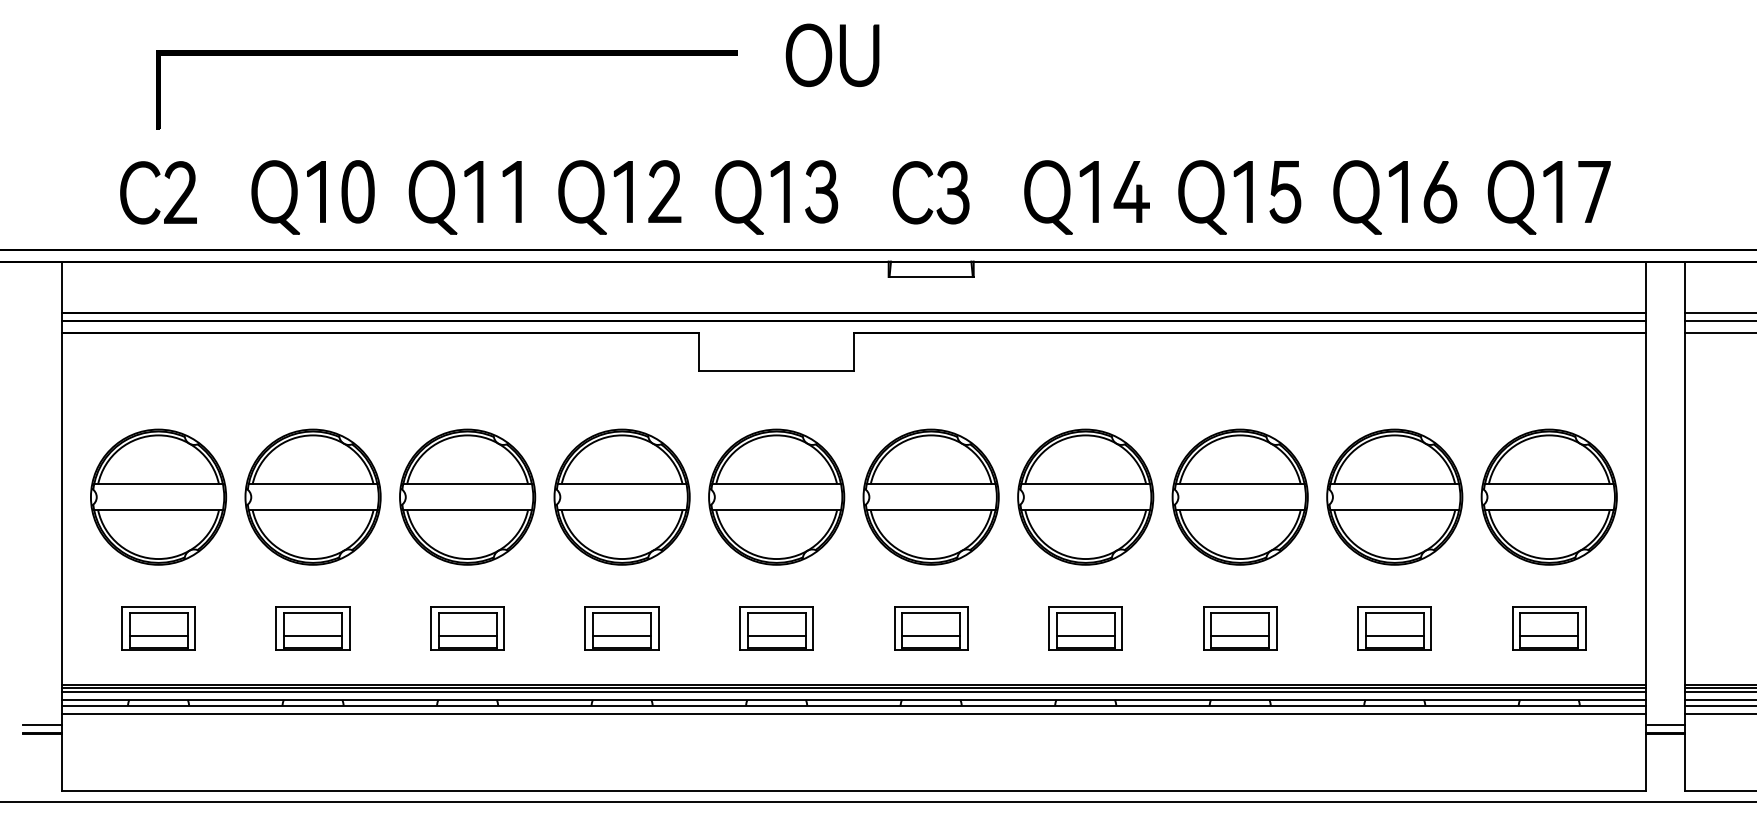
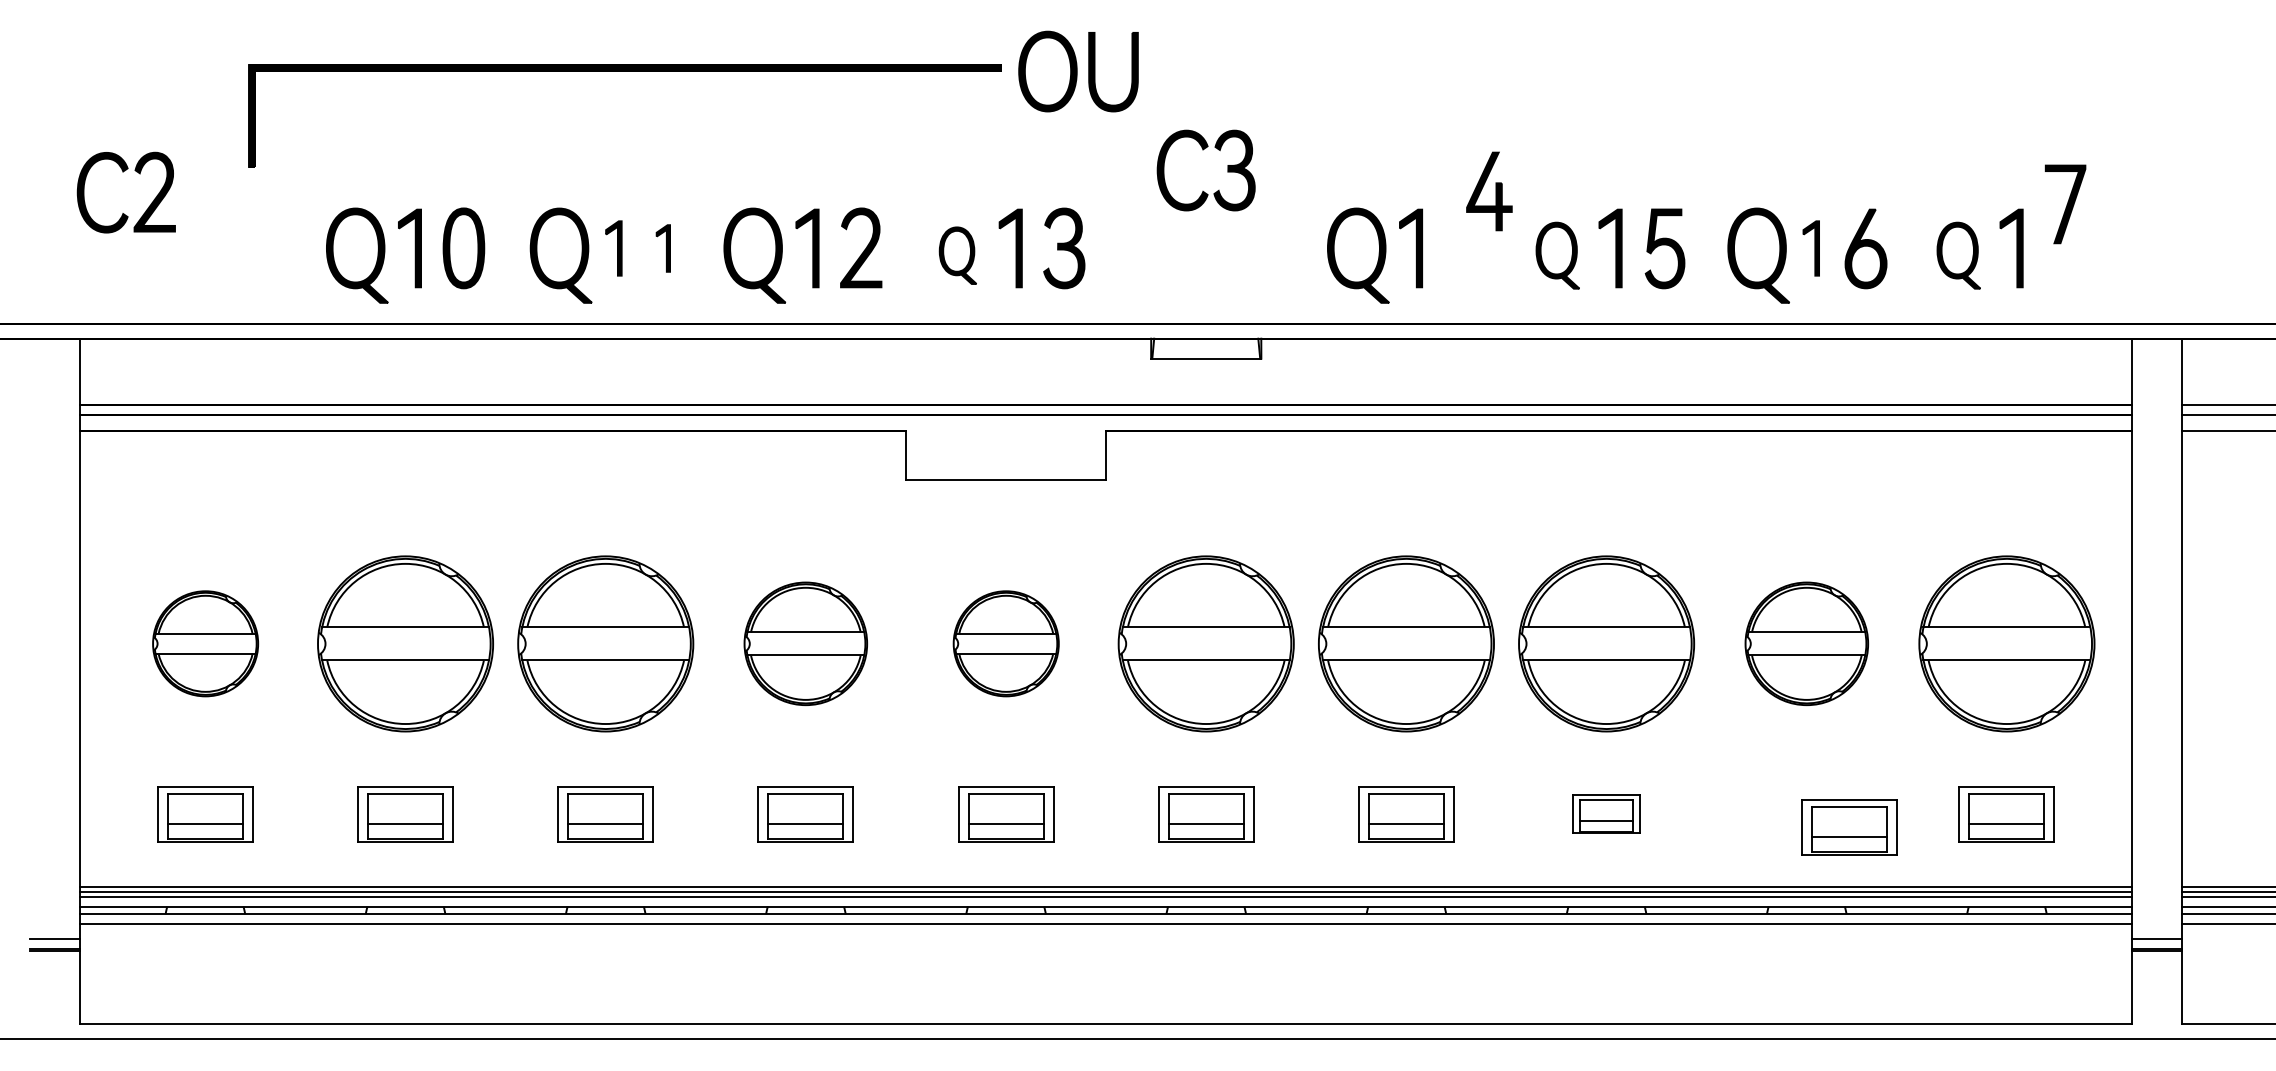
part: (446, 55) -> (625, 71), moved
part: (156, 177) -> (123, 172), moved
part: (929, 177) -> (1204, 150), moved
part: (473, 191) -> (613, 247), size x0.7
part: (511, 191) -> (662, 247), size x0.6
part: (1131, 191) -> (1489, 190), moved
part: (1397, 191) -> (1810, 247), size x0.7
part: (1594, 191) -> (2065, 203), moved
part: (739, 197) -> (957, 255), size x0.6
part: (1202, 197) -> (1557, 255), size x0.7
part: (1511, 197) -> (1957, 255), size x0.7
part: (158, 496) -> (205, 643), size x0.6
part: (621, 496) -> (805, 643), size x0.7
part: (776, 496) -> (1005, 643), size x0.6
part: (1394, 496) -> (1806, 643), size x0.7
part: (1240, 628) -> (1606, 814), size x0.7
part: (1394, 628) -> (1849, 826), moved

